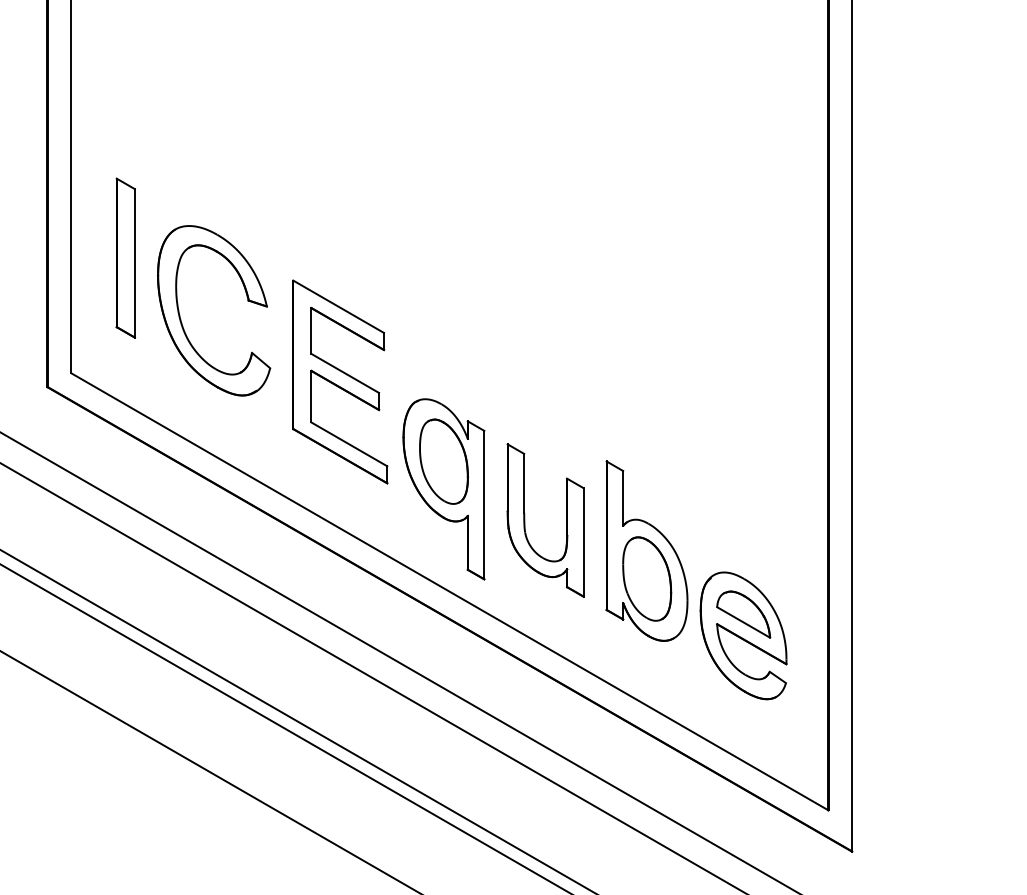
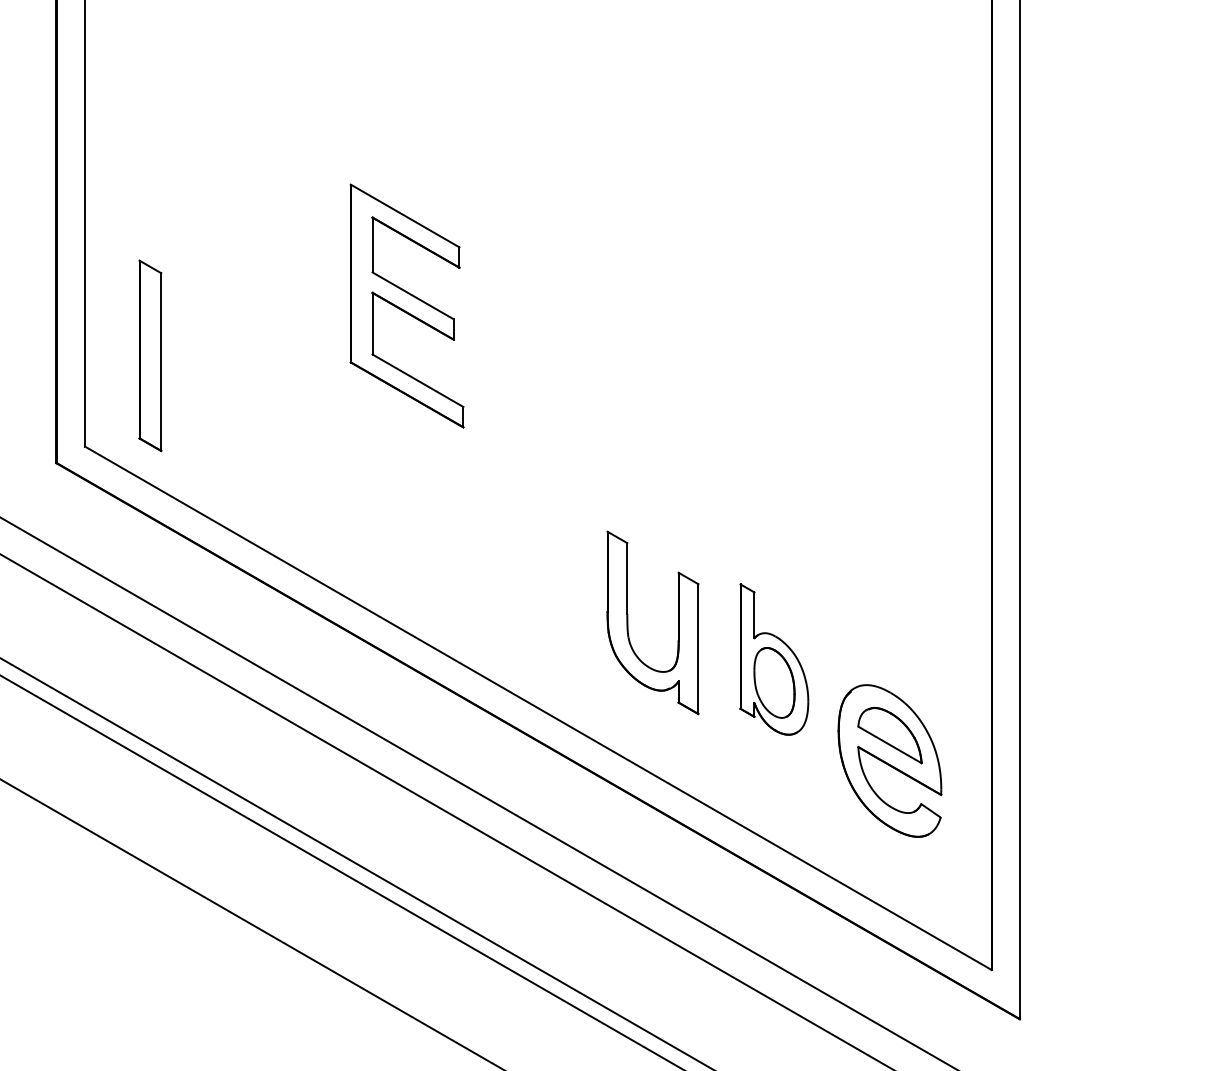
part: (125, 257) -> (150, 355), moved
part: (181, 321) -> (217, 384), removed
part: (339, 381) -> (406, 305), moved
part: (443, 489) -> (530, 585), removed
part: (647, 551) -> (774, 659), size x0.7

